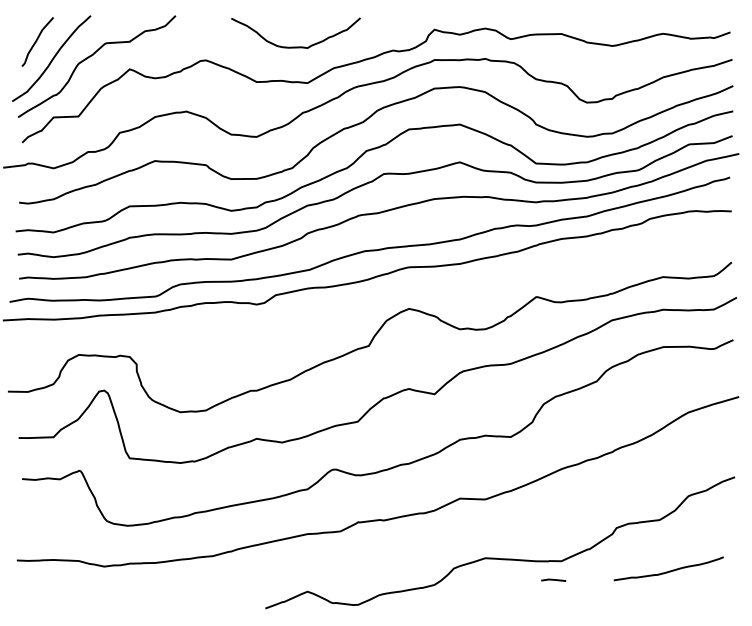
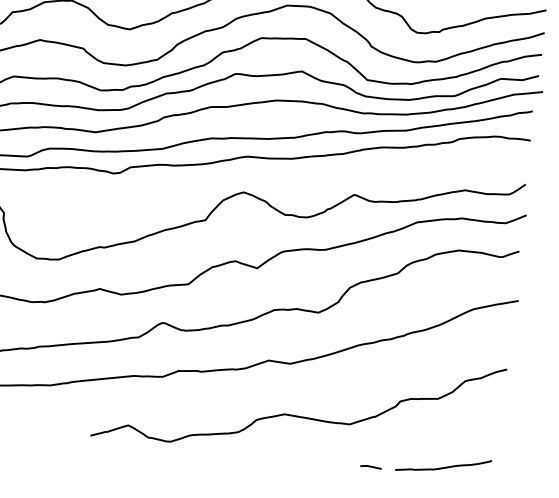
curve: (669, 570) -> (444, 466), moved
line: (553, 579) -> (370, 466), moved

